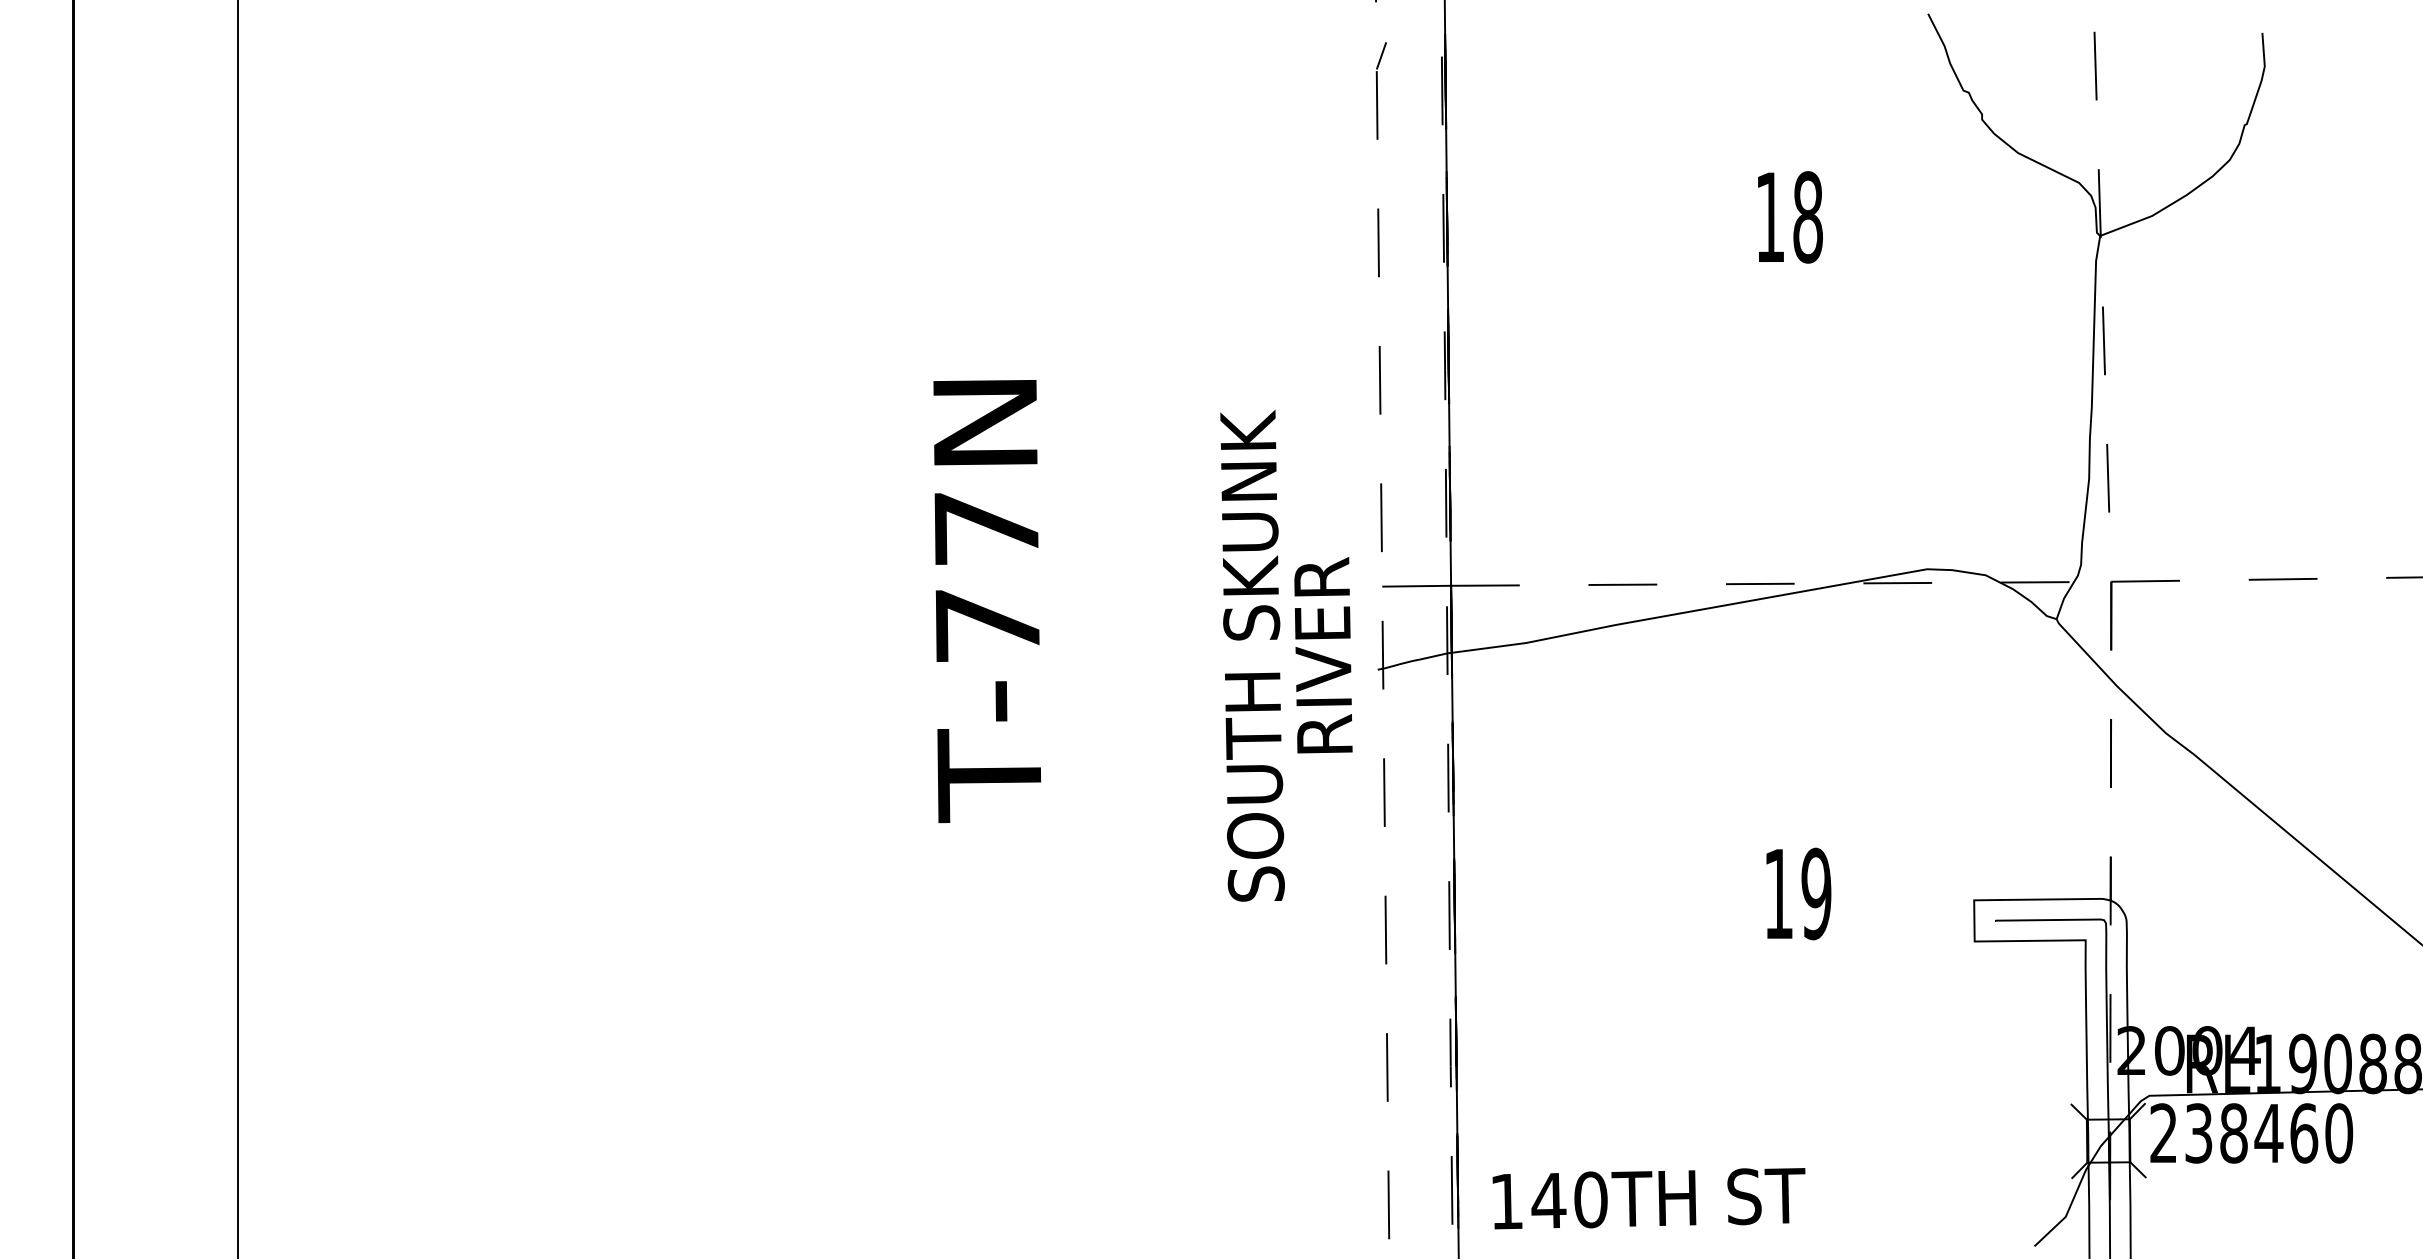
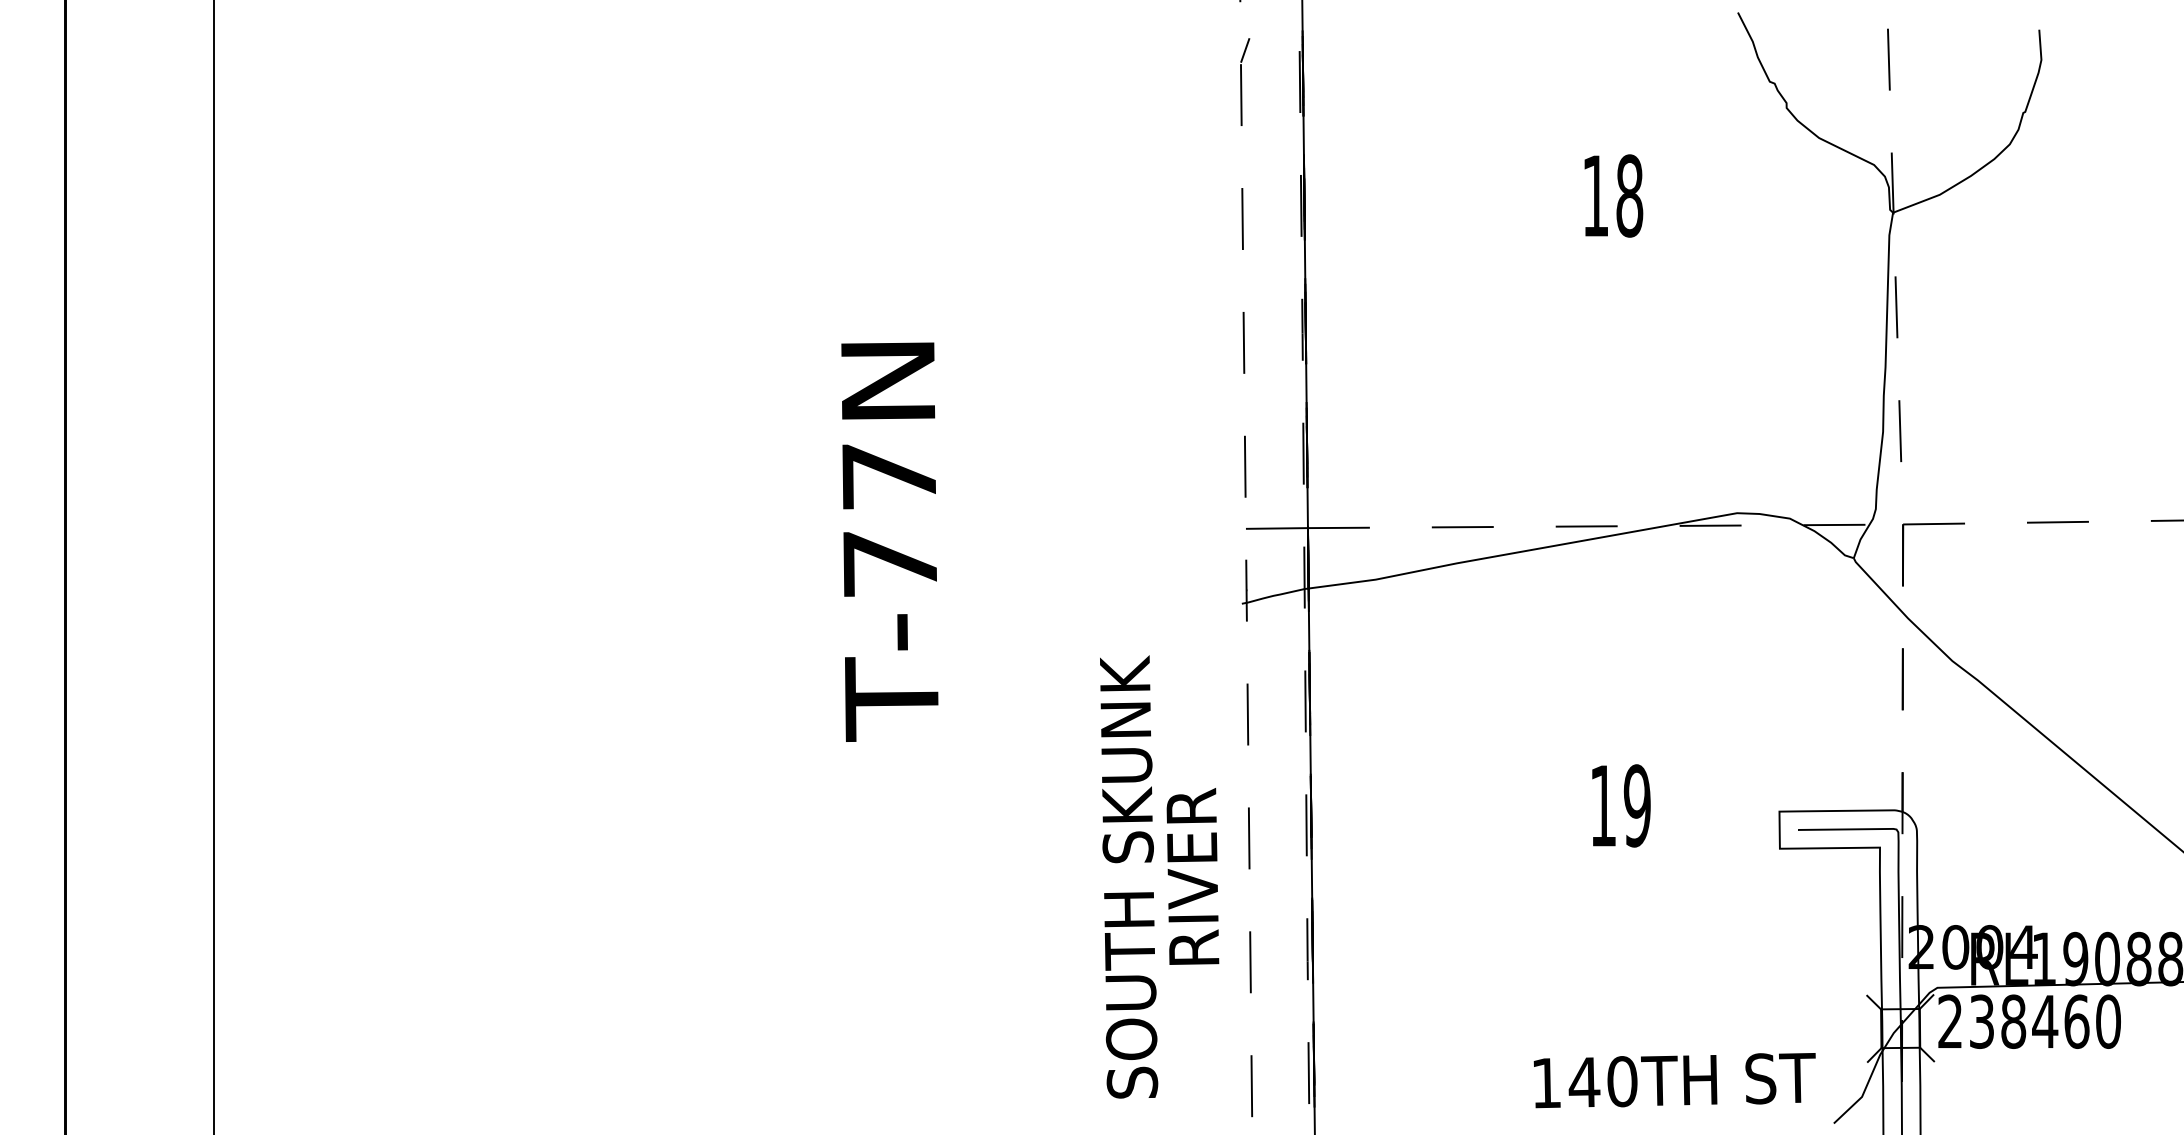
text: (1286, 655) -> (1159, 876), moved
text: (1648, 1198) -> (1674, 1080), moved

